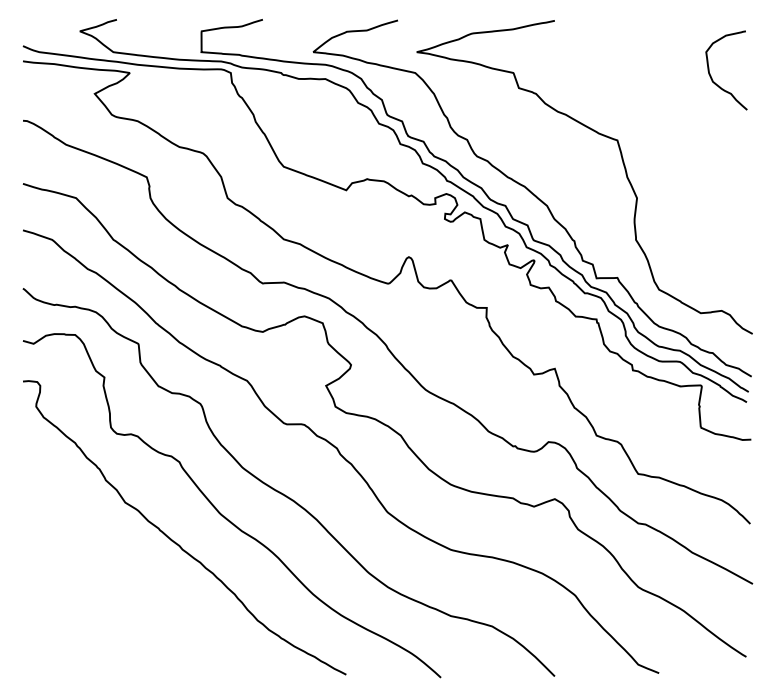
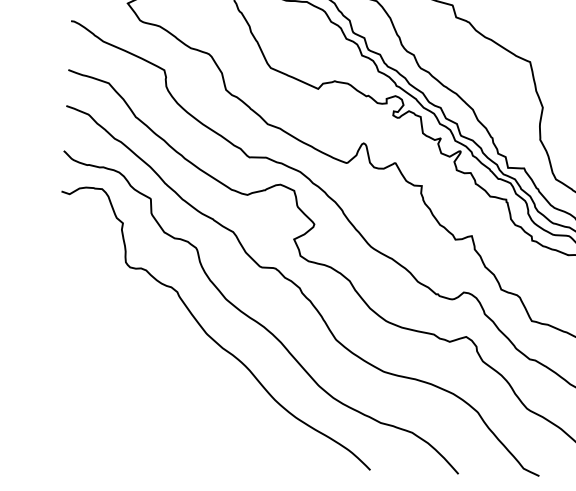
curve: (175, 541) -> (170, 353), removed

